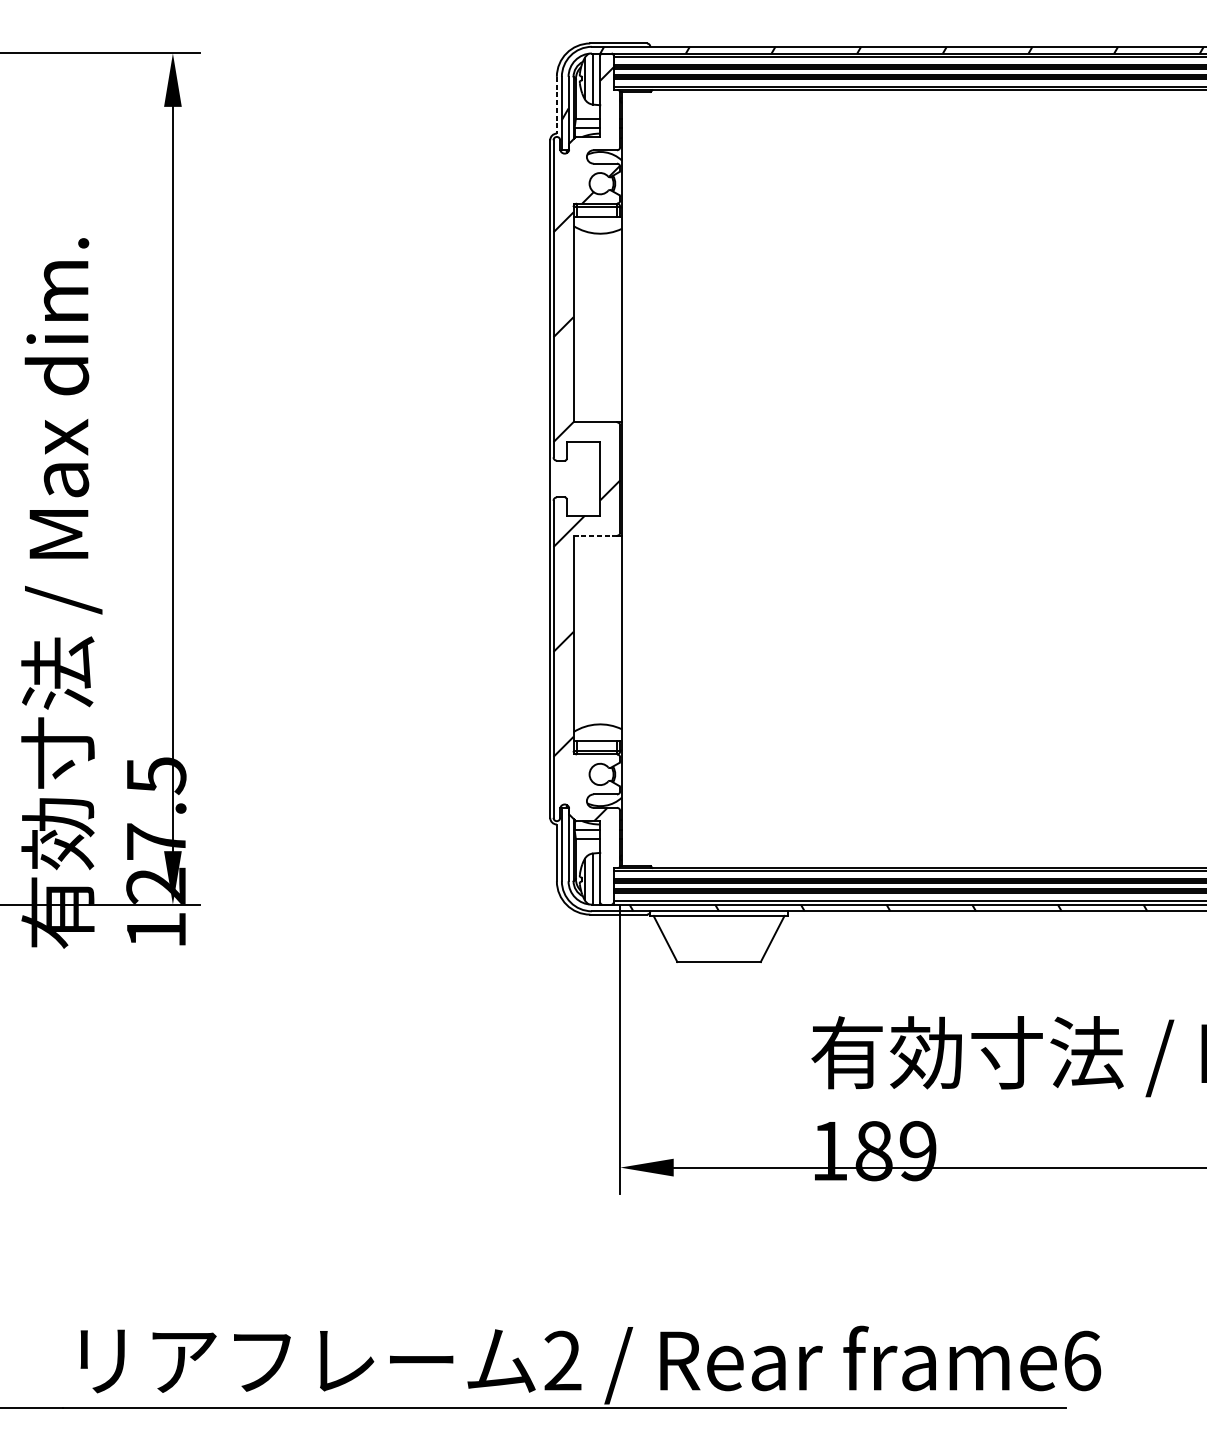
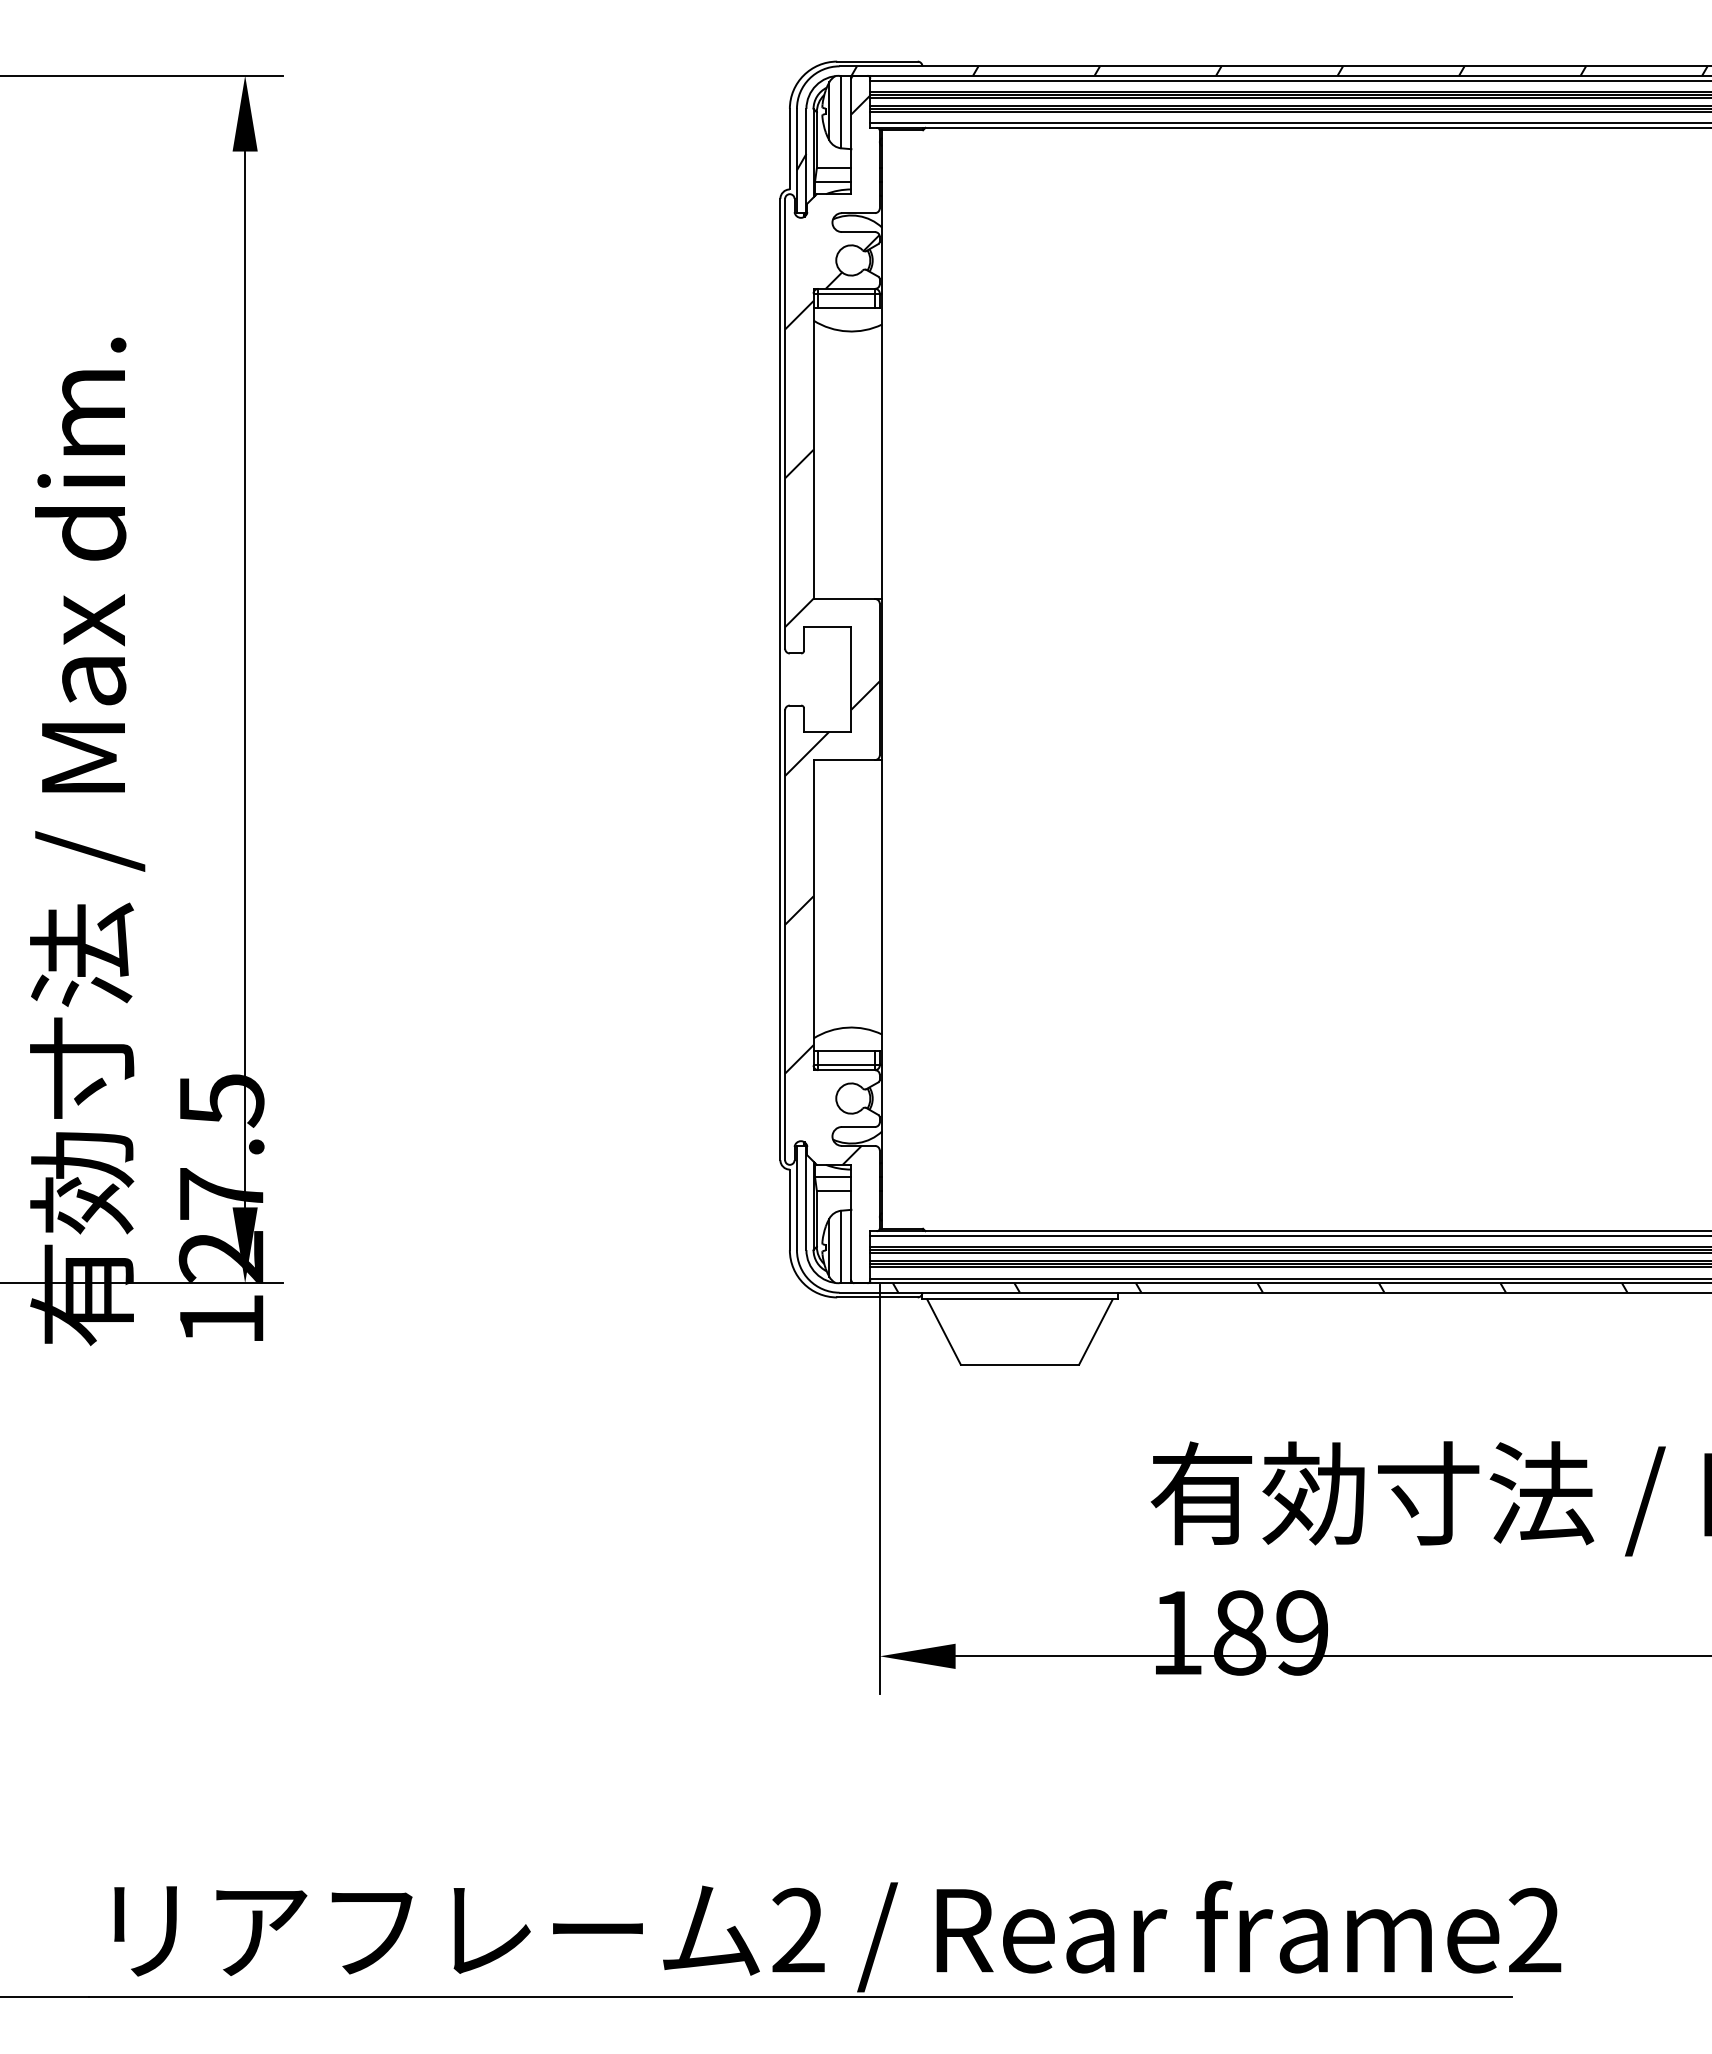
line: (556, 105) -> (789, 149), dashed -> solid
line: (595, 536) -> (844, 760), dashed -> solid
text: (1081, 1360) -> (1534, 1930), frame6 -> frame2

